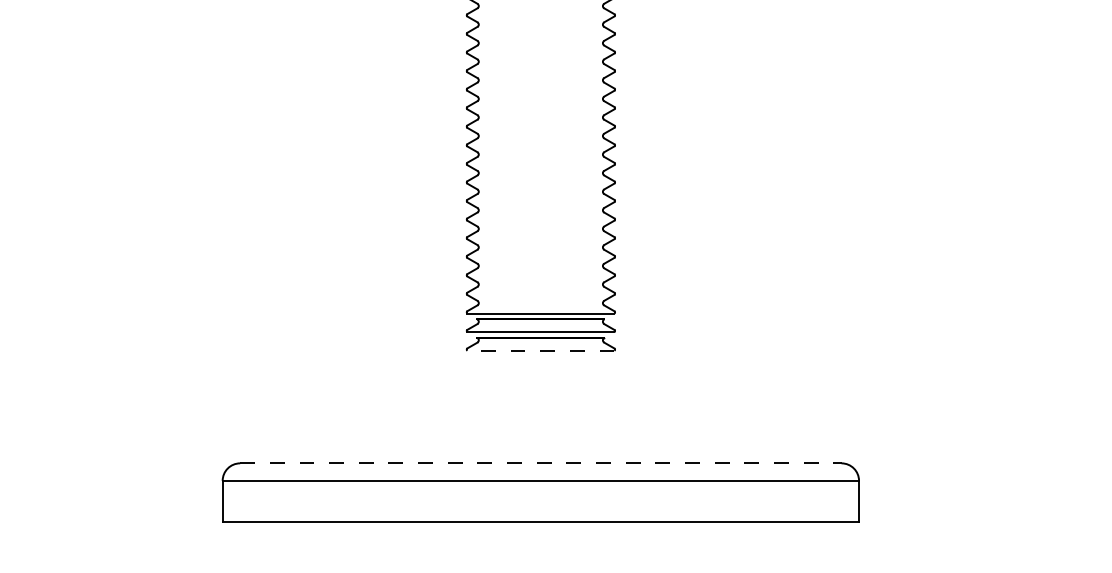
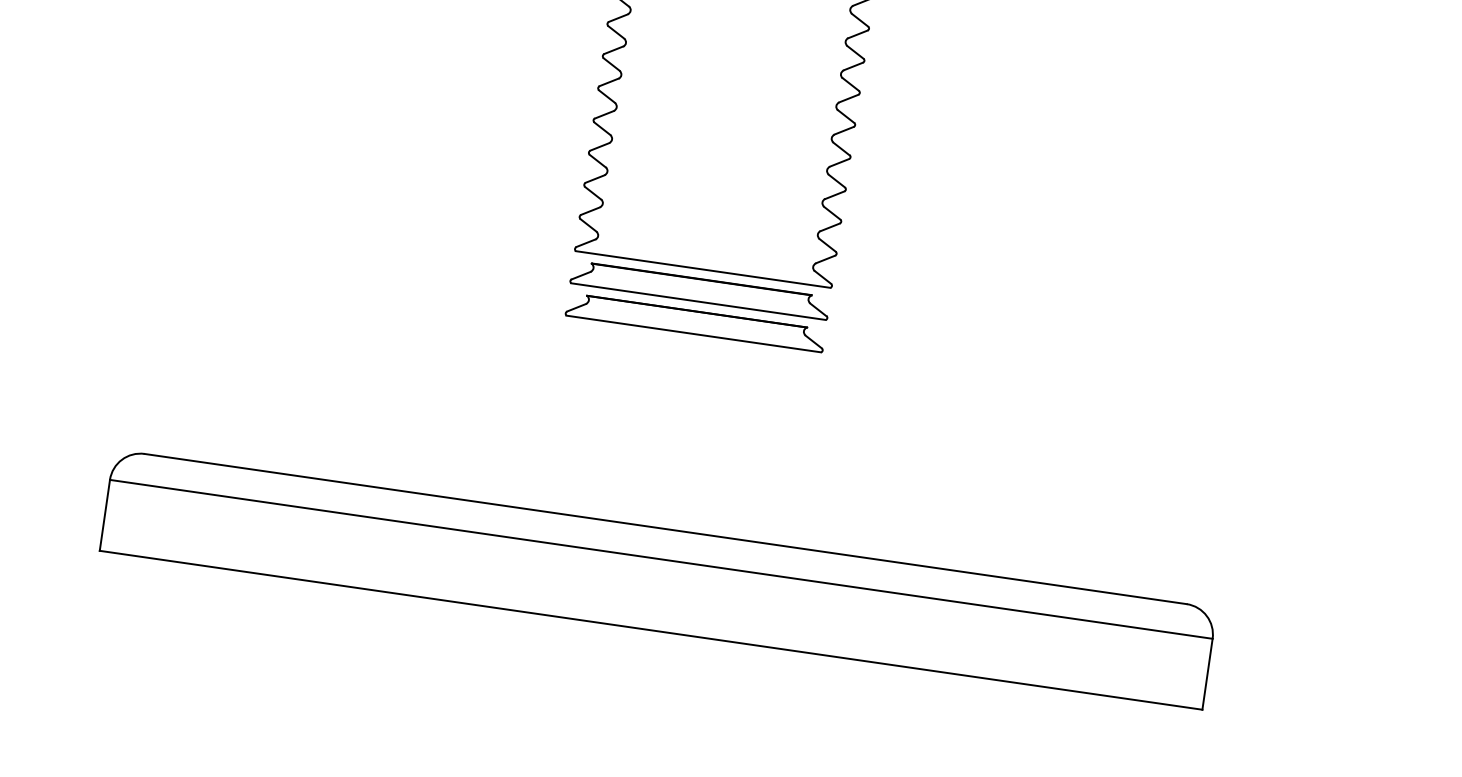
line: (540, 350) -> (693, 333), dashed -> solid
line: (540, 463) -> (665, 529), dashed -> solid

